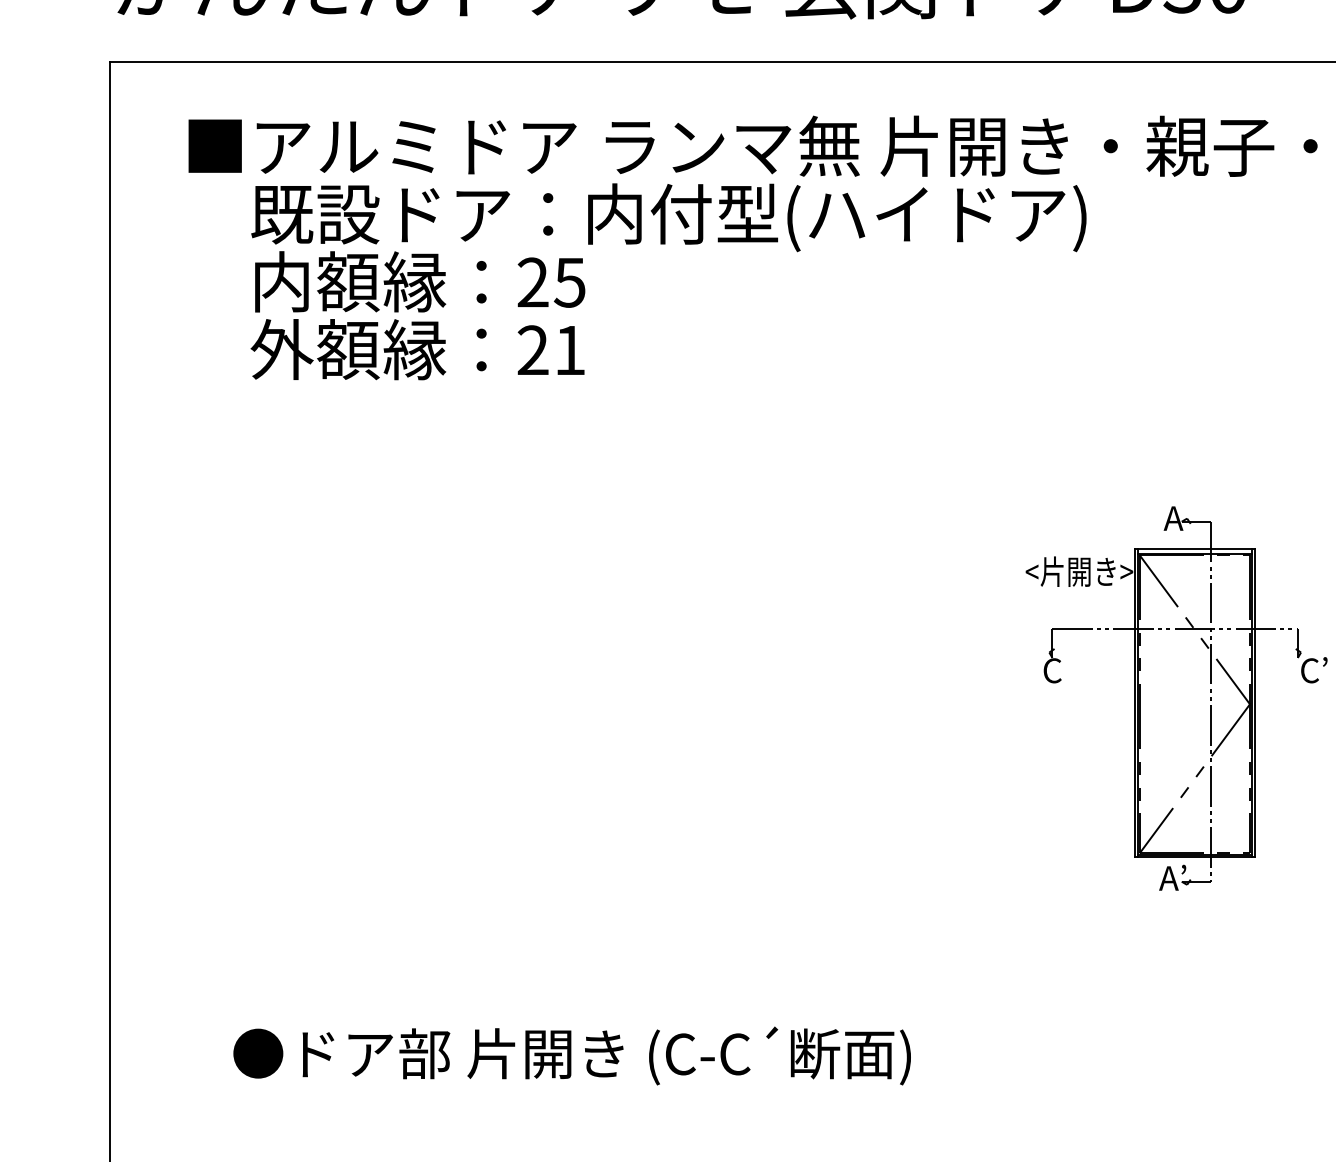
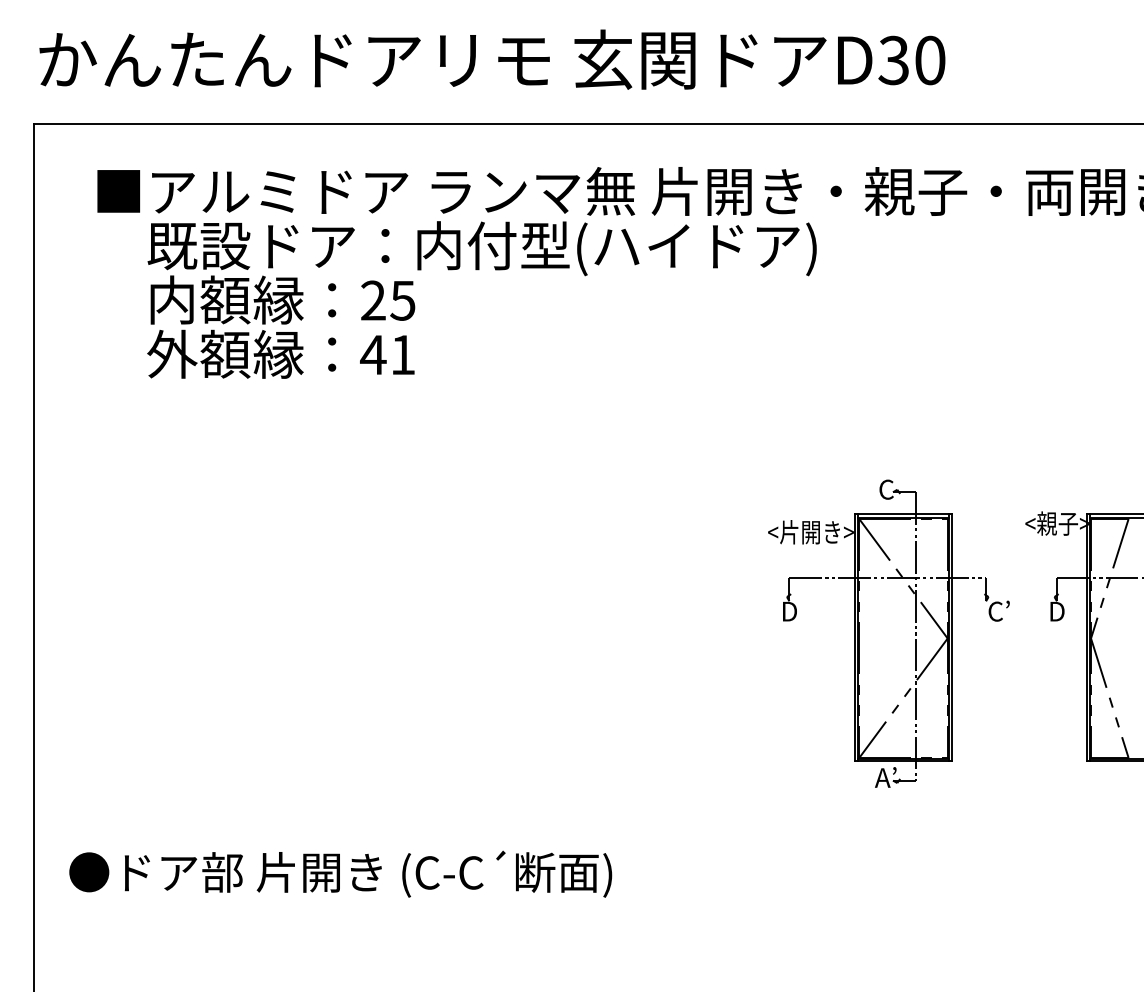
text: (533, 349) -> (373, 354), 21 -> 41
text: (1173, 518) -> (886, 489), A -> C
text: (1052, 670) -> (789, 611), C -> D
text: (571, 1055) -> (340, 873), moved

